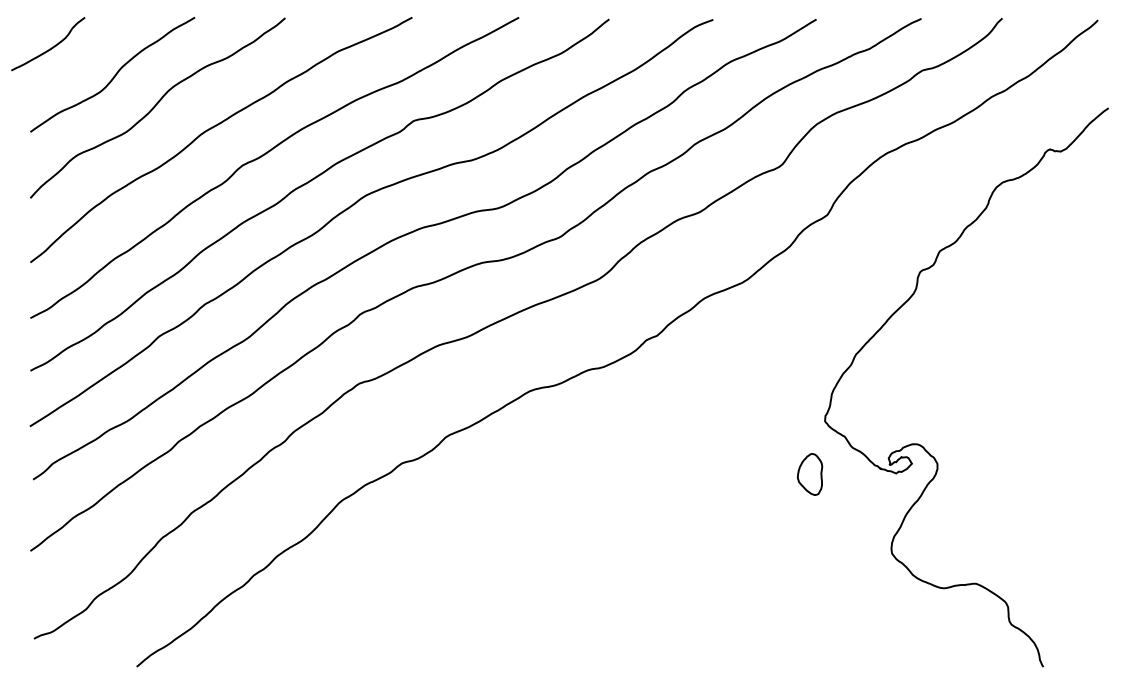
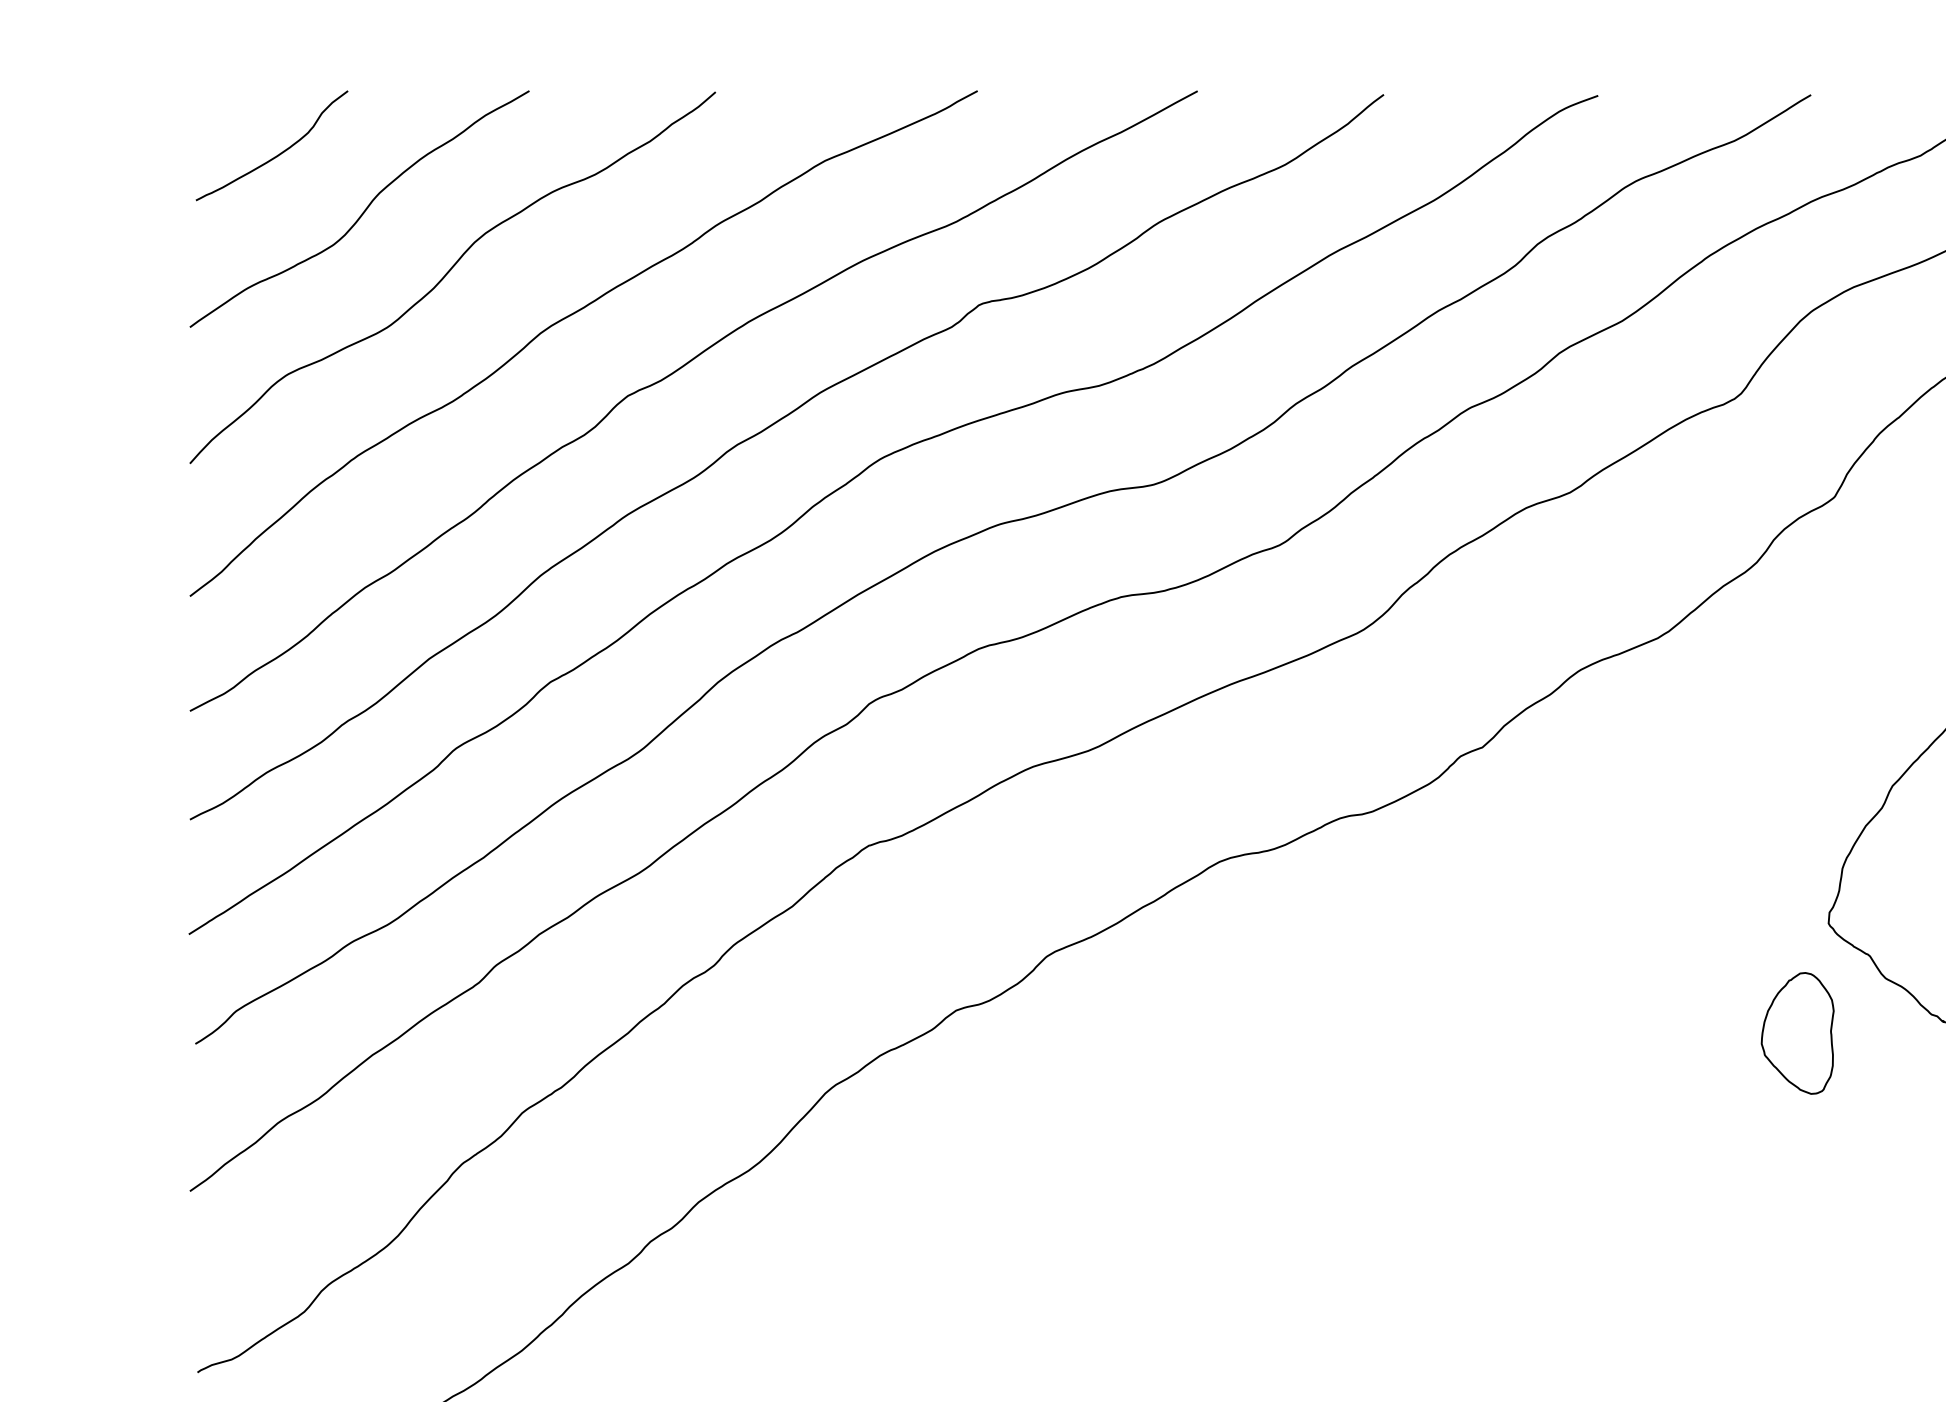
curve: (49, 48) -> (274, 154), moved
part: (809, 474) -> (1796, 1033), size x1.43

